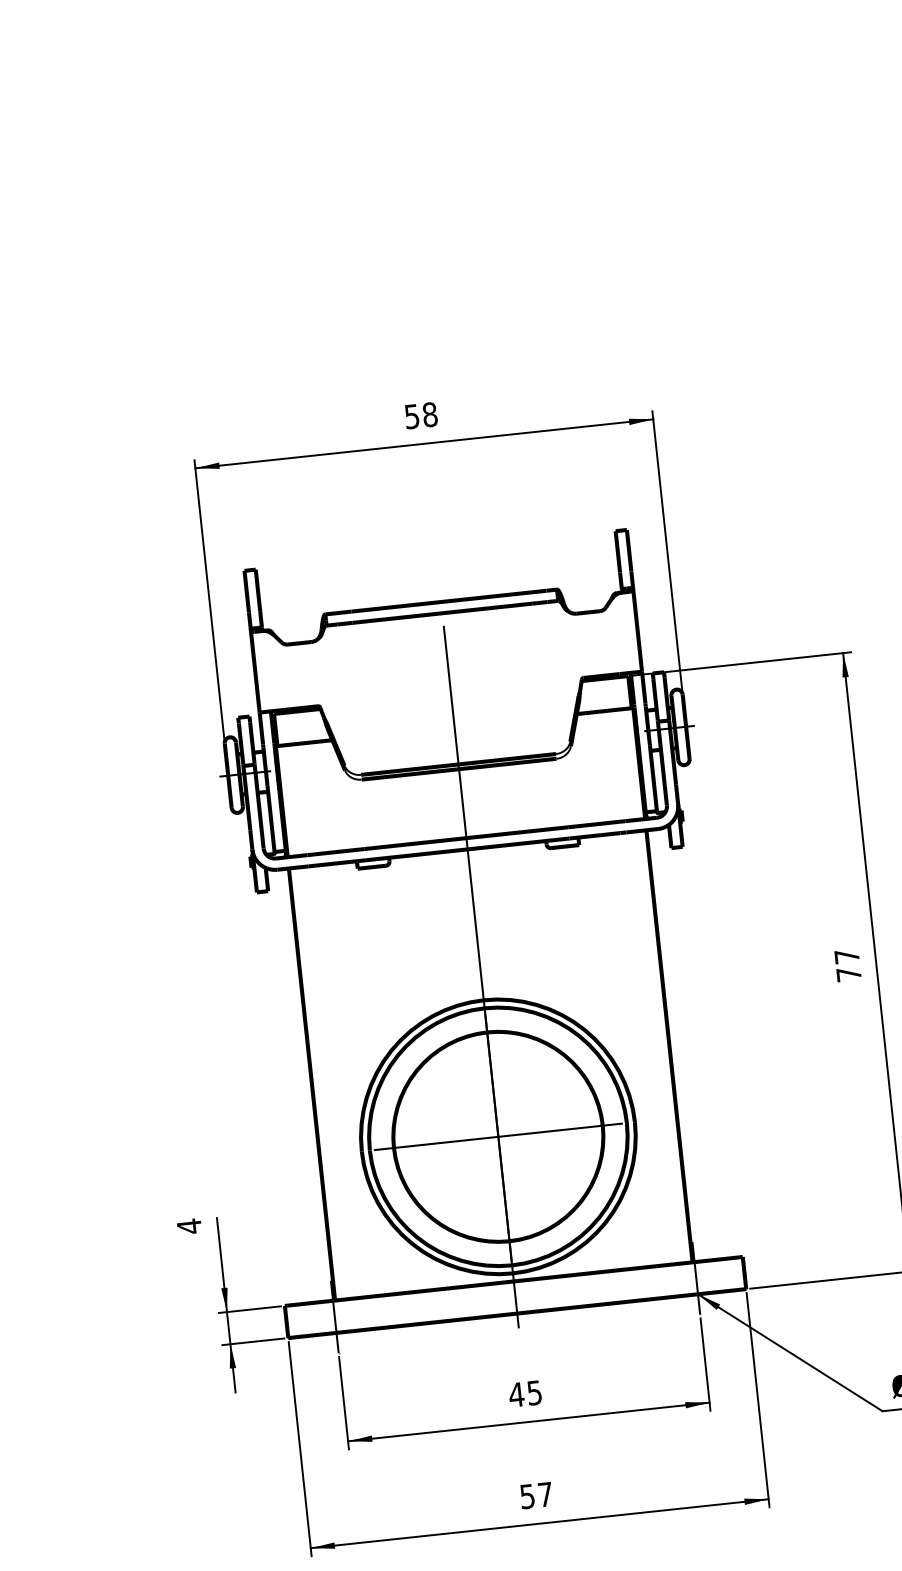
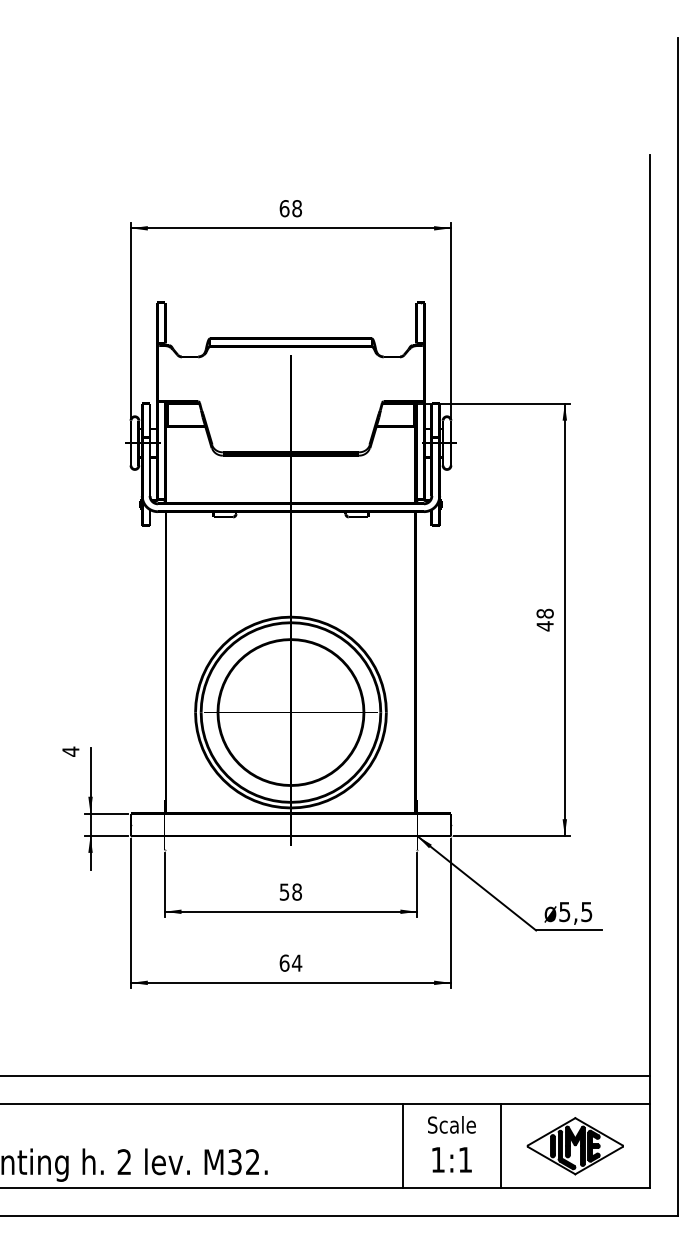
text: (412, 416) -> (284, 208), 58 -> 68
text: (846, 964) -> (544, 619), 77 -> 48
text: (525, 1393) -> (290, 891), 45 -> 58
text: (535, 1494) -> (290, 962), 57 -> 64

